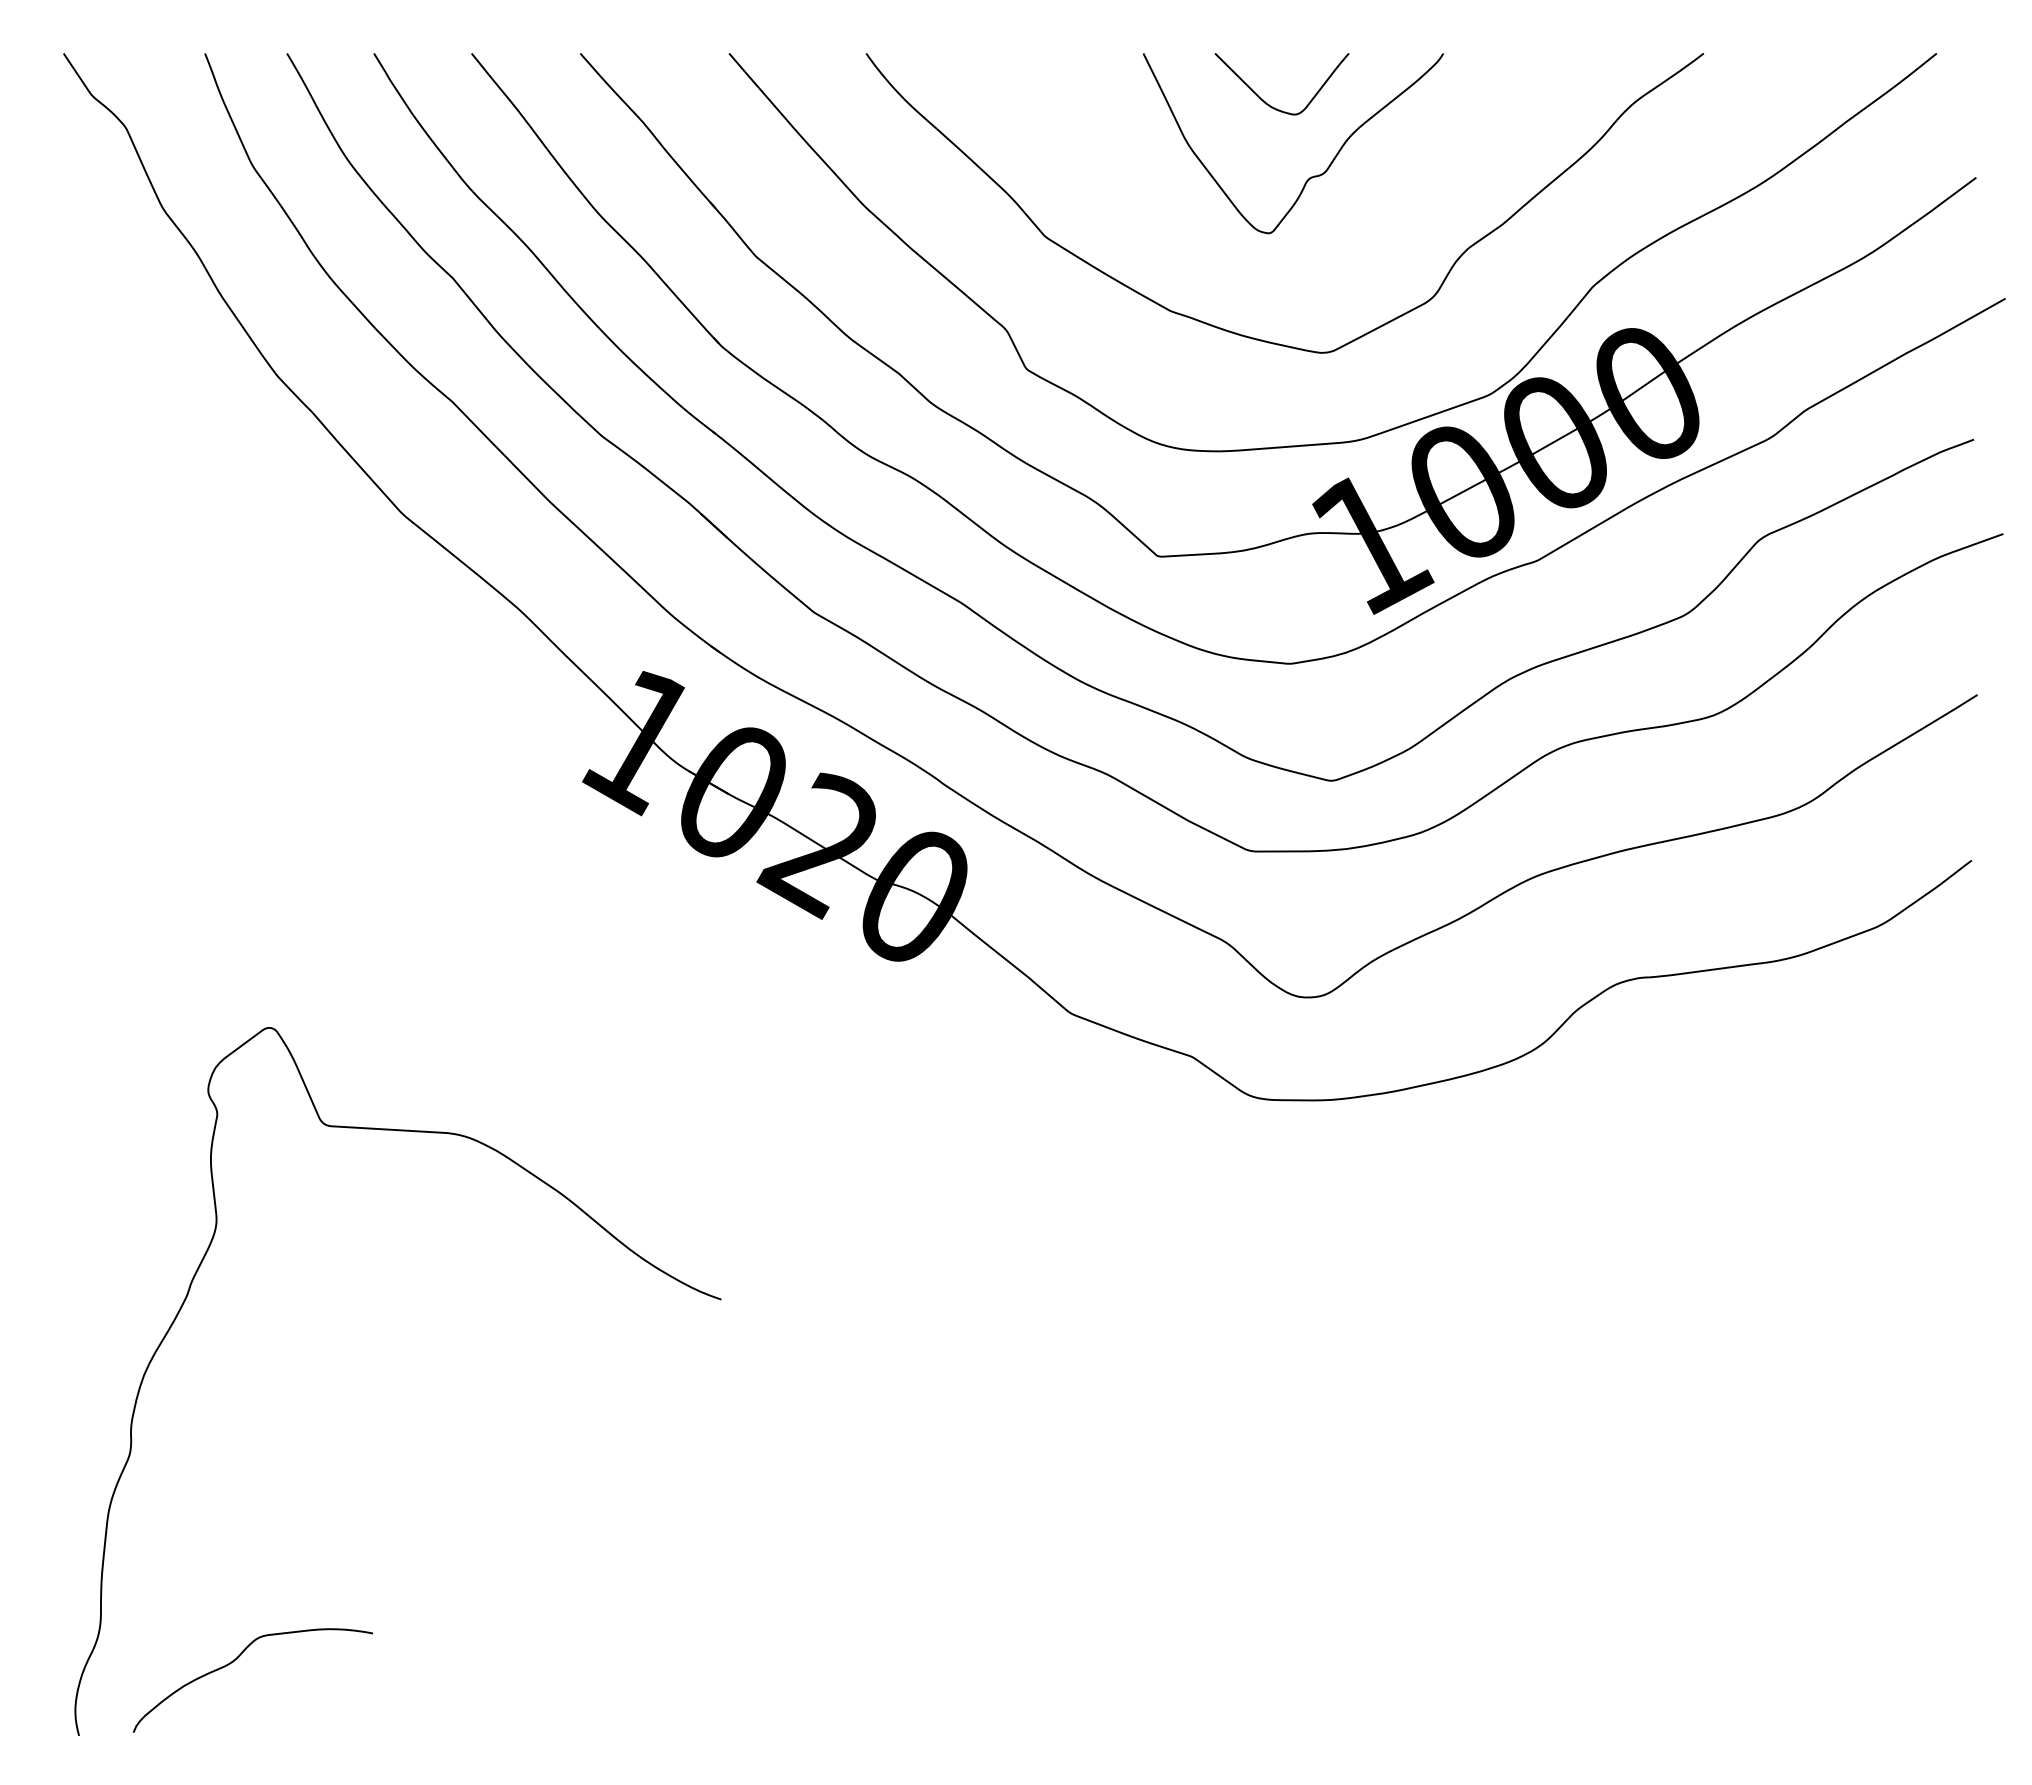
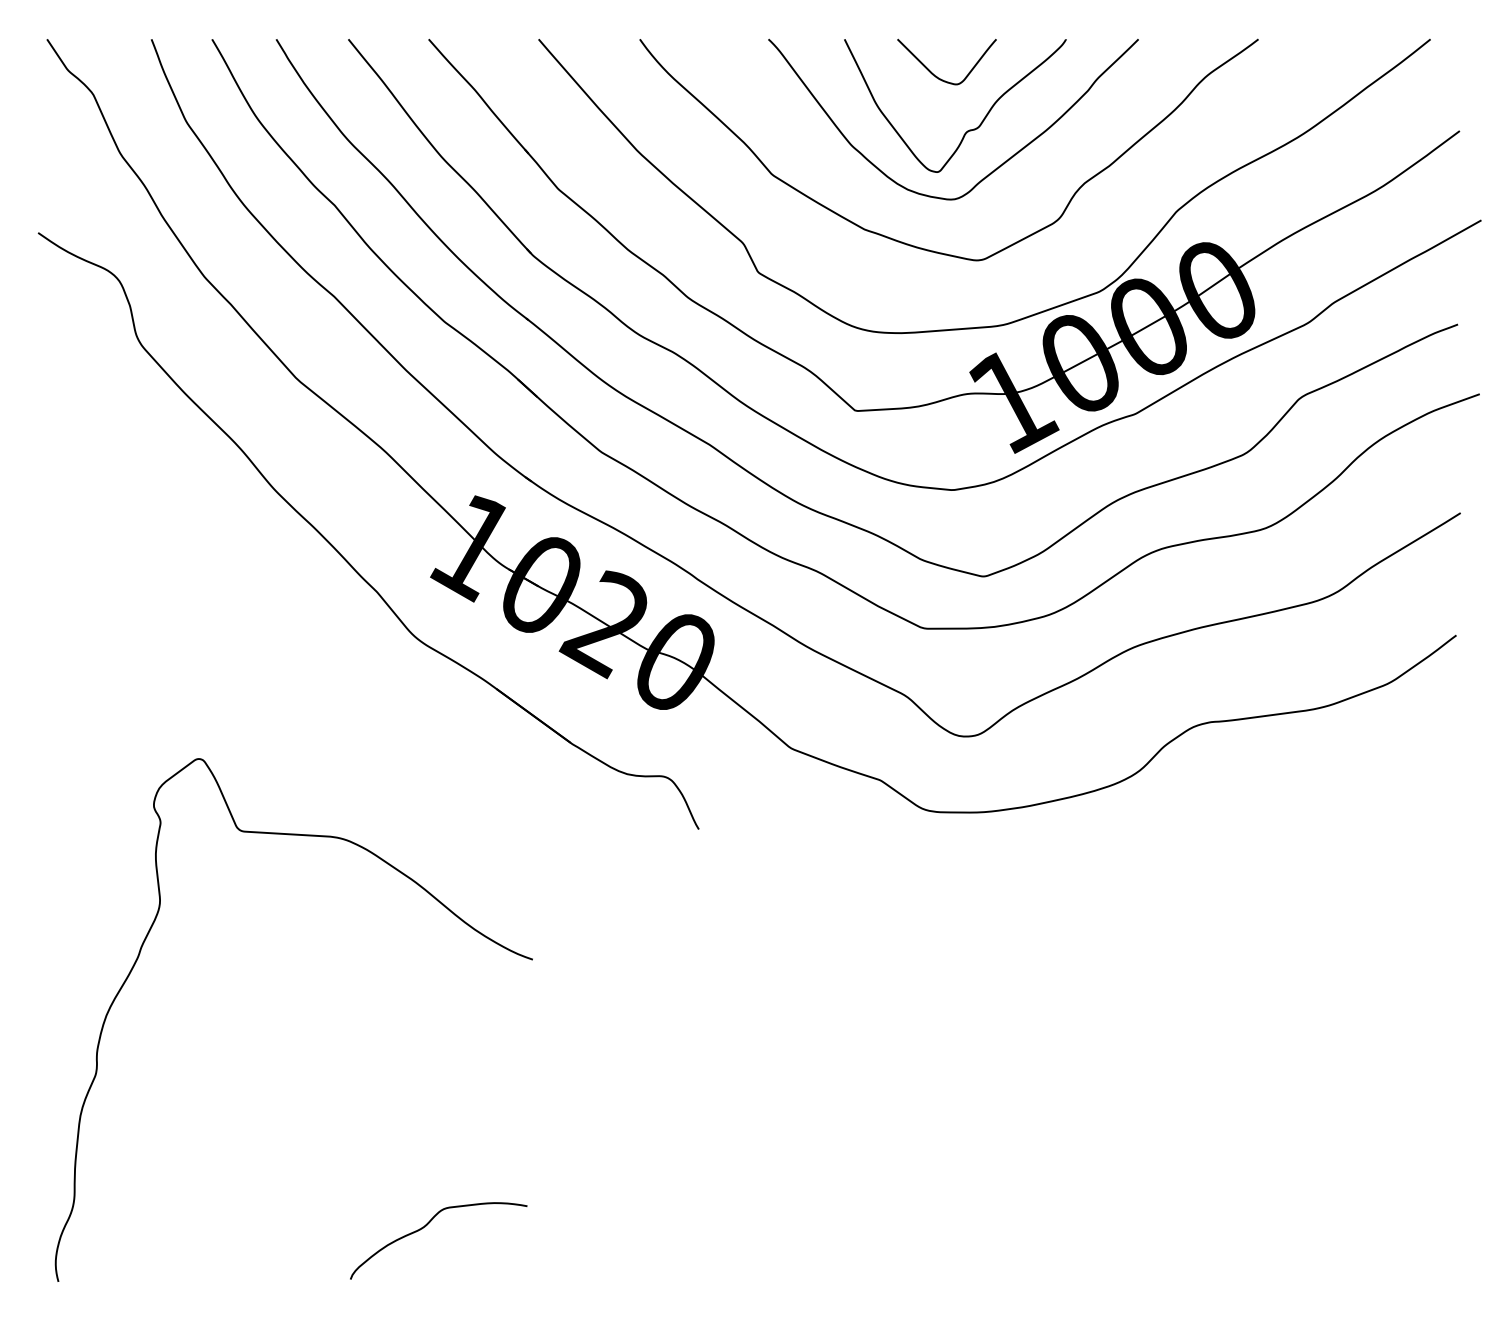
curve: (1345, 230) -> (993, 170), added
part: (464, 753) -> (343, 556), added
curve: (237, 1659) -> (427, 1225), moved

